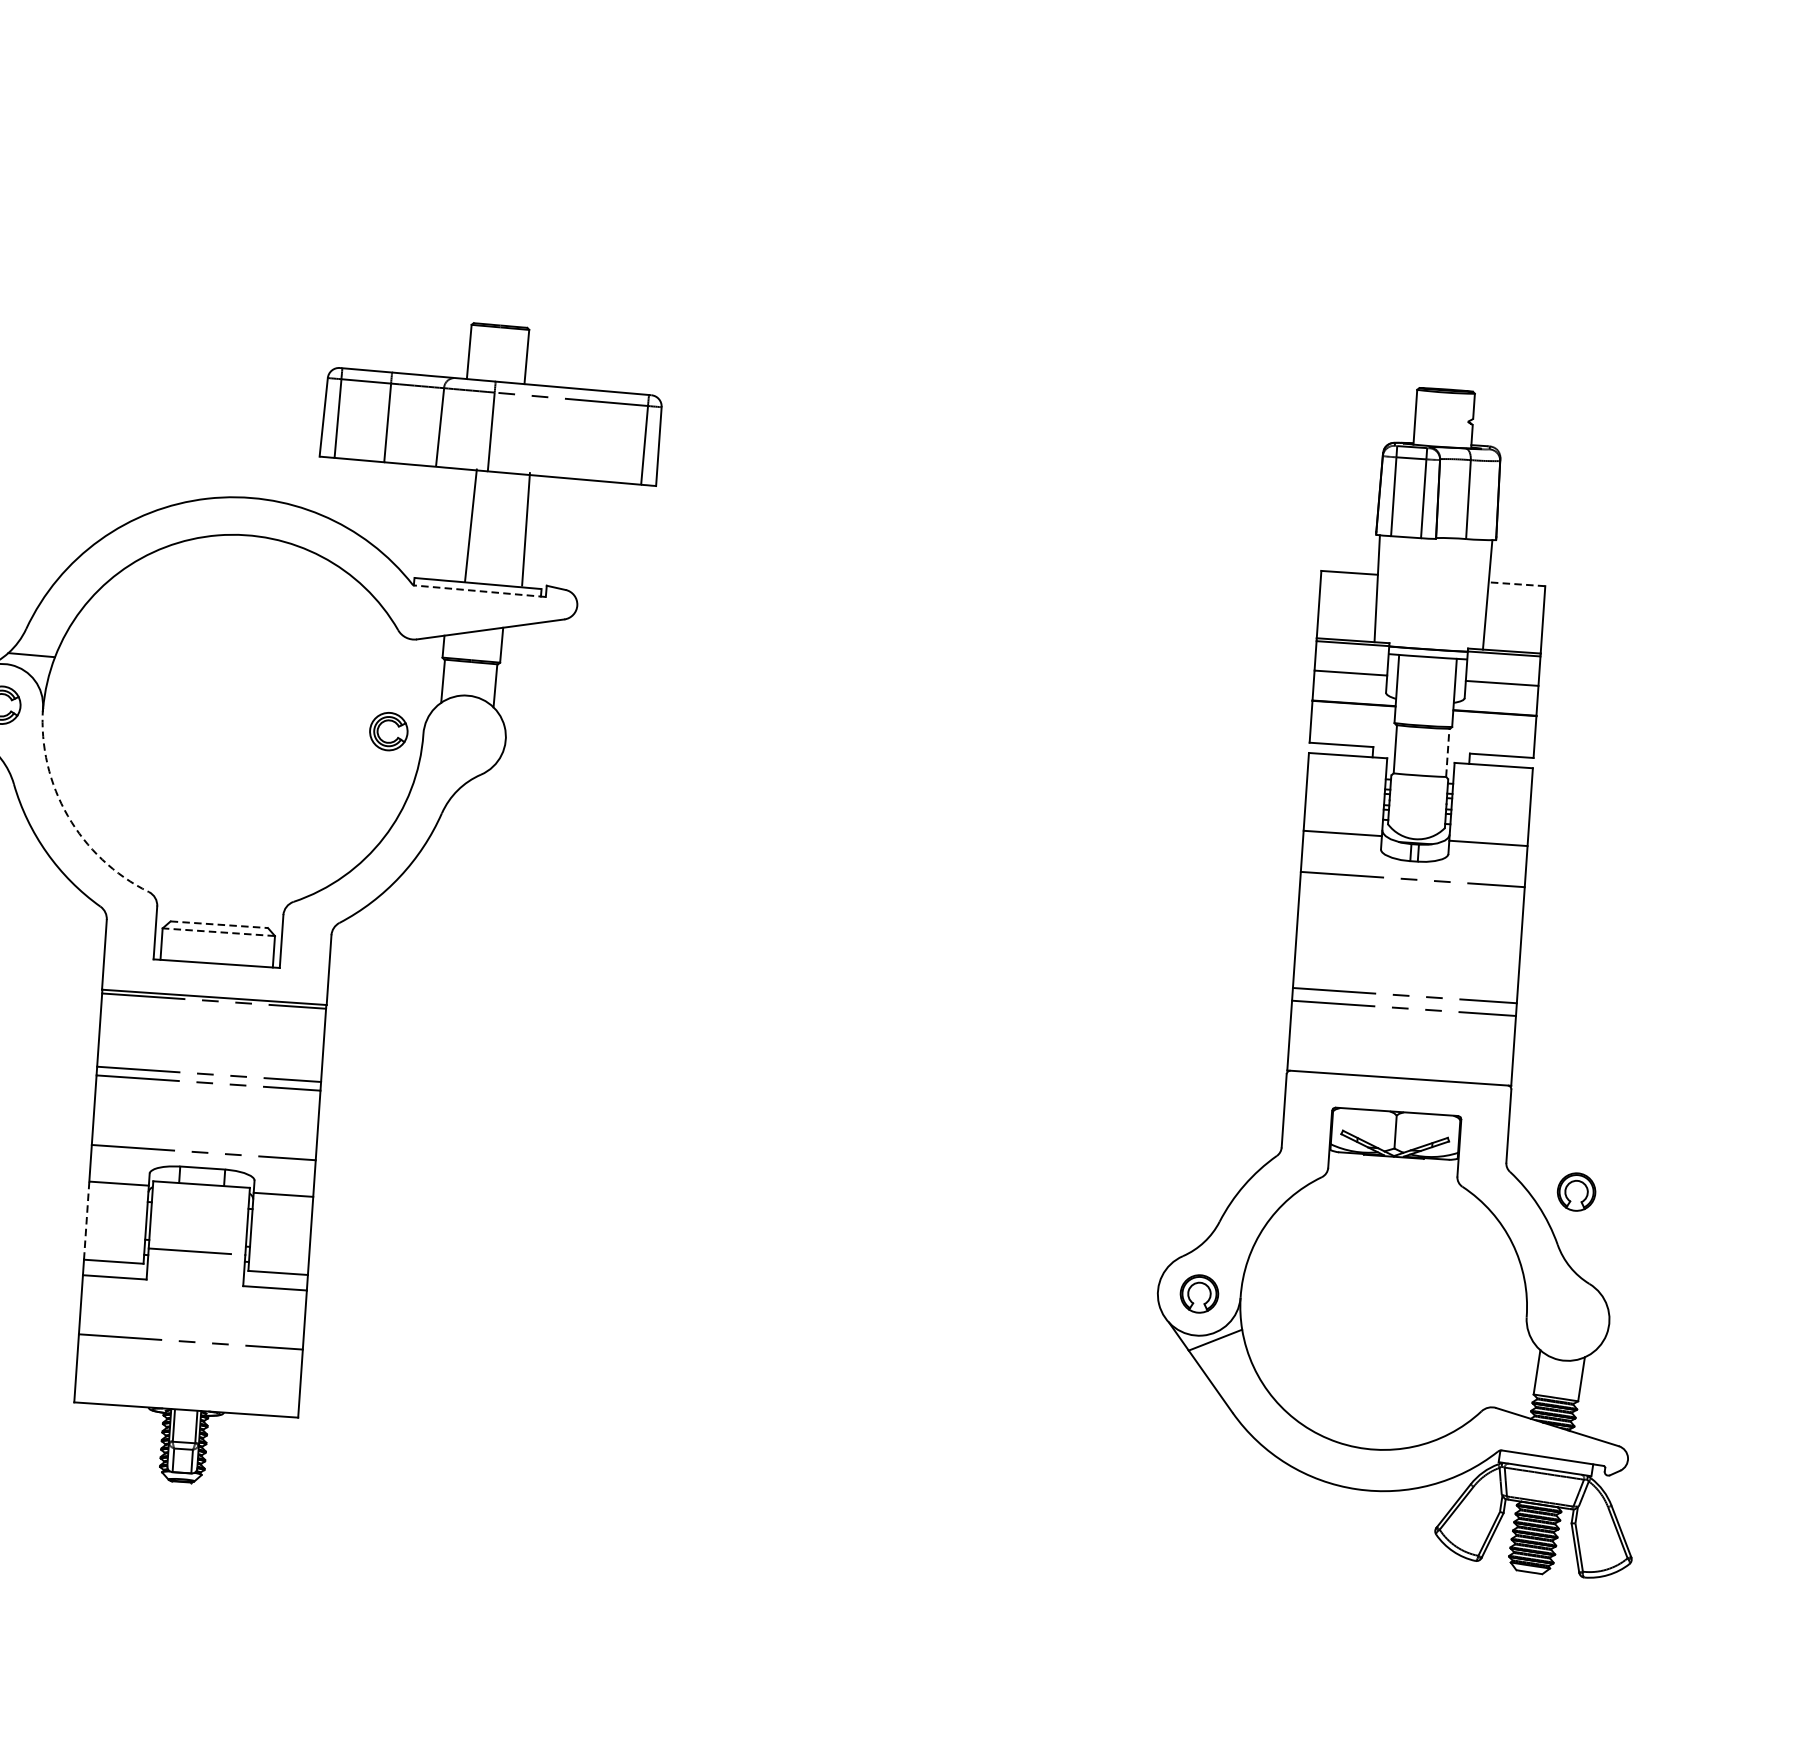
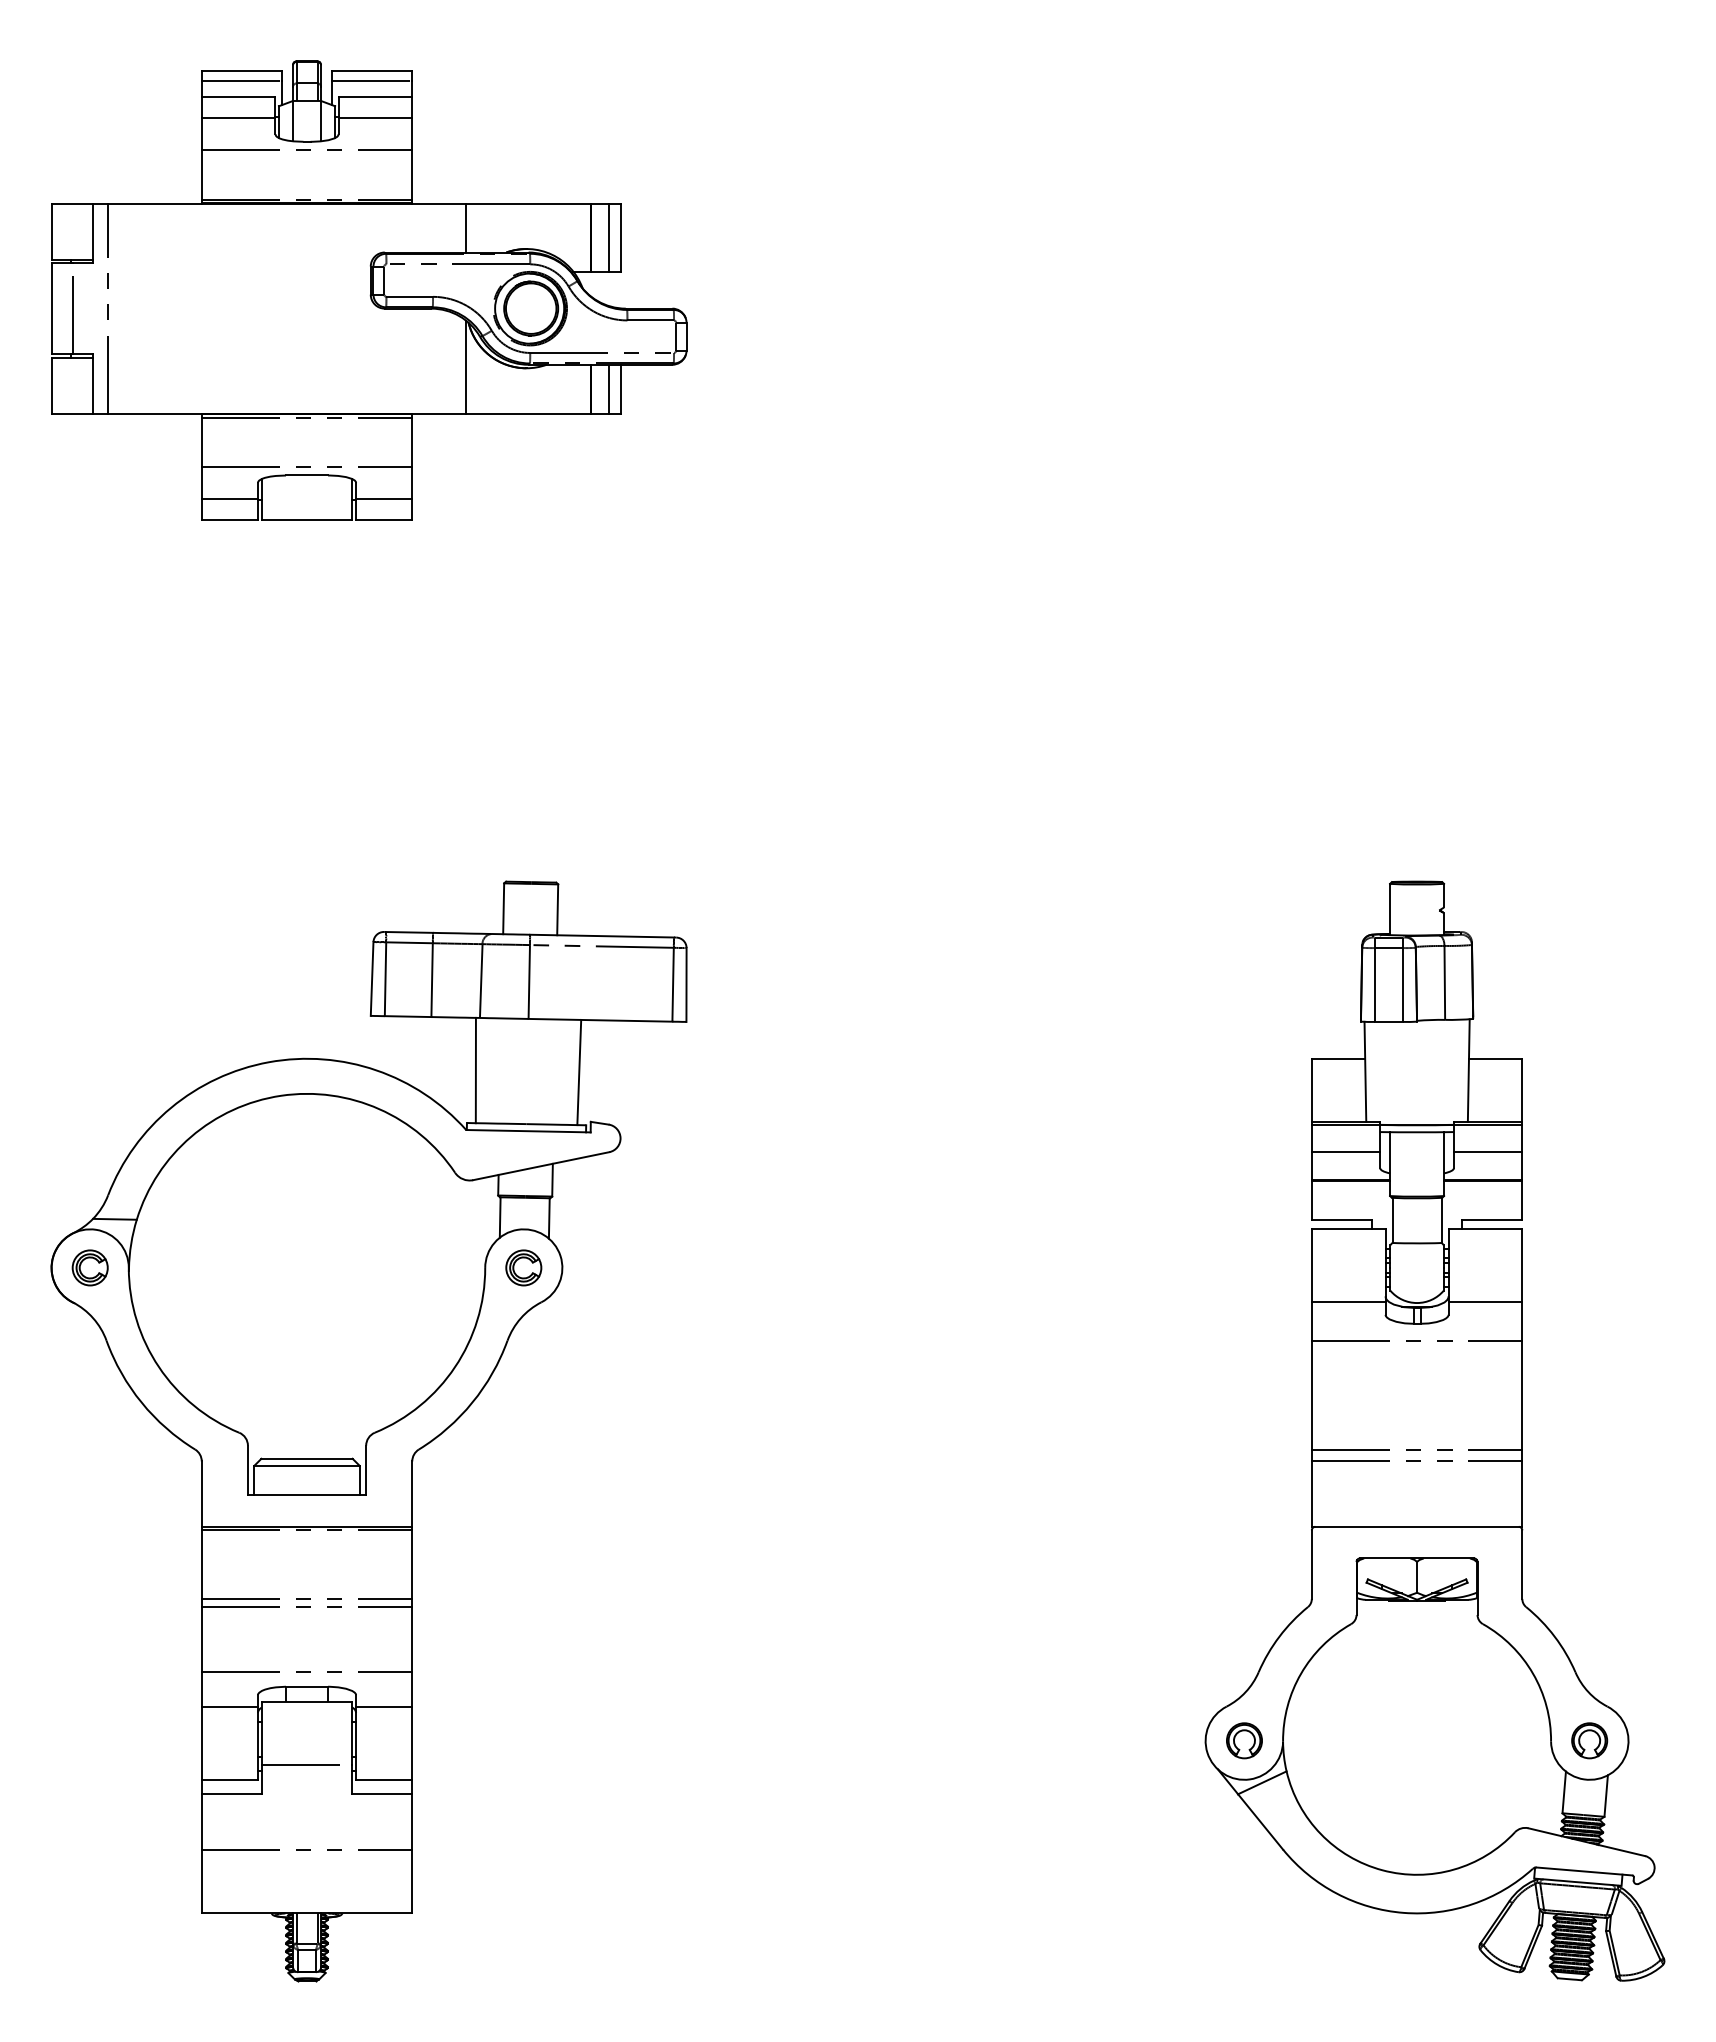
line: (471, 525) -> (579, 1072), moved
line: (525, 529) -> (475, 1070), moved
line: (1515, 583) -> (1494, 1058), dashed -> solid
line: (478, 591) -> (527, 1131), dashed -> solid
part: (388, 731) -> (523, 1267), moved
line: (1447, 751) -> (1441, 1219), dashed -> solid
arc: (67, 816) -> (158, 1367), dashed -> solid
line: (219, 924) -> (307, 1458), dashed -> solid
line: (219, 931) -> (307, 1465), dashed -> solid
part: (1576, 1191) -> (1589, 1740), moved
line: (87, 1221) -> (202, 1743), dashed -> solid

